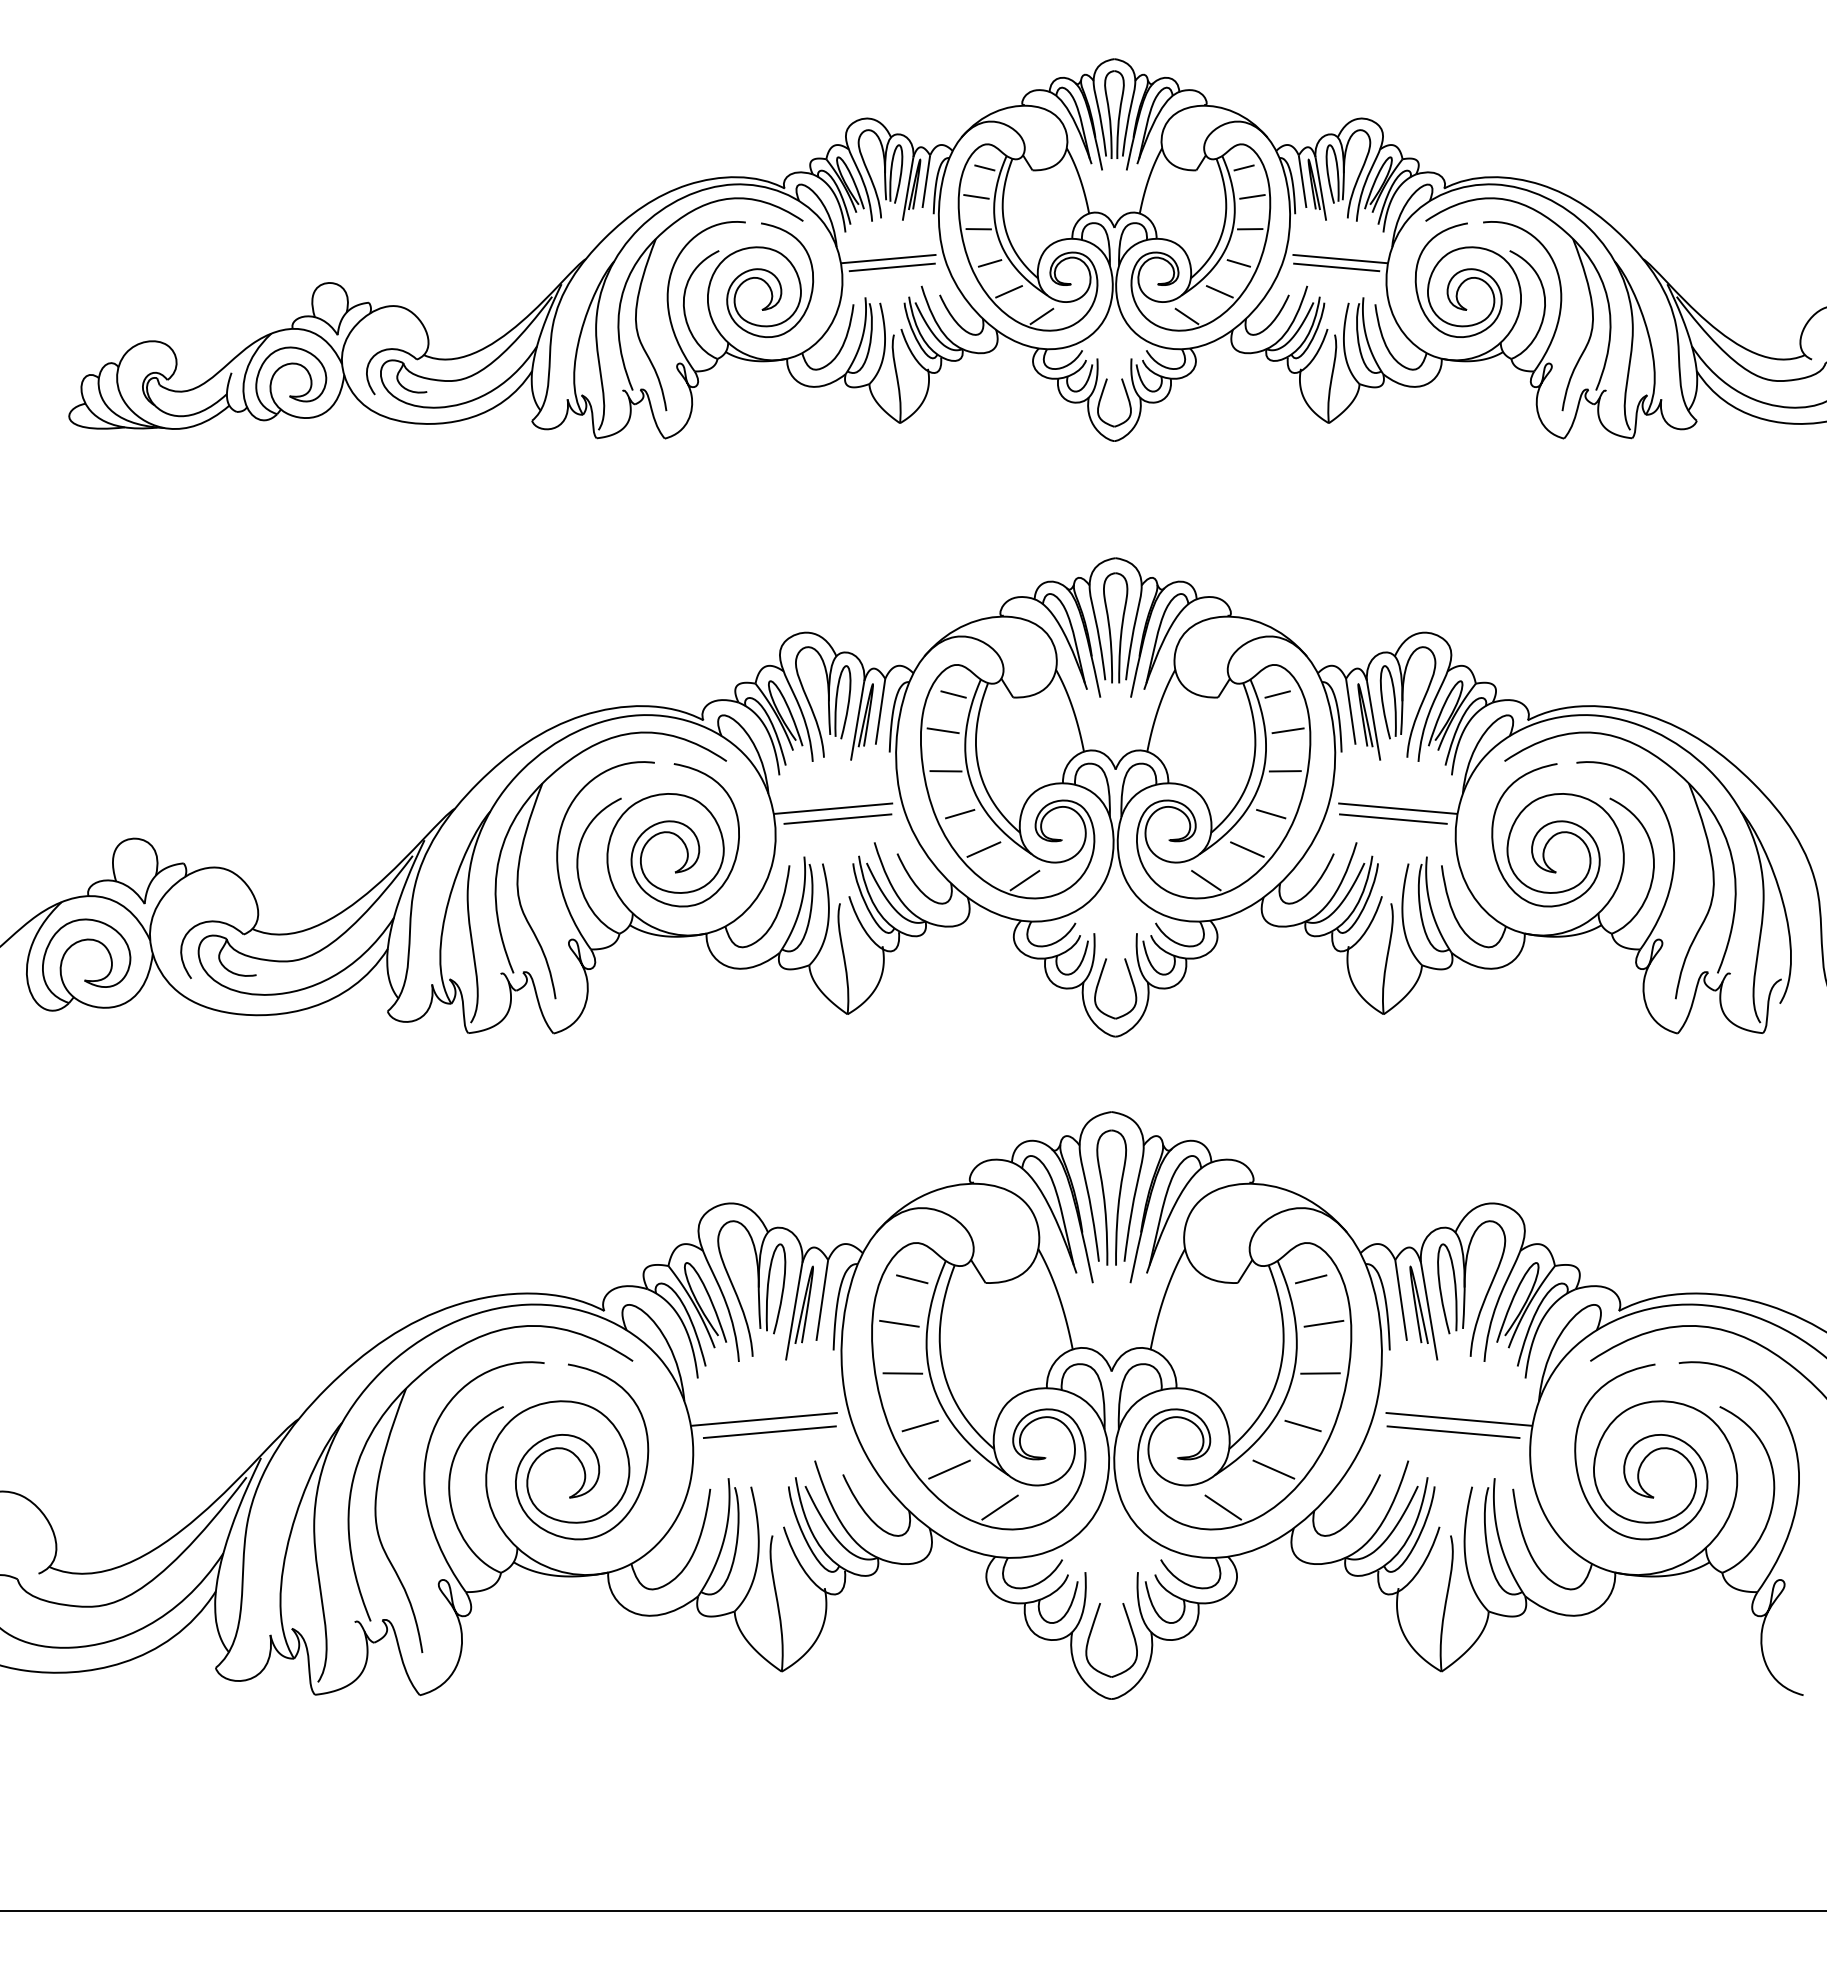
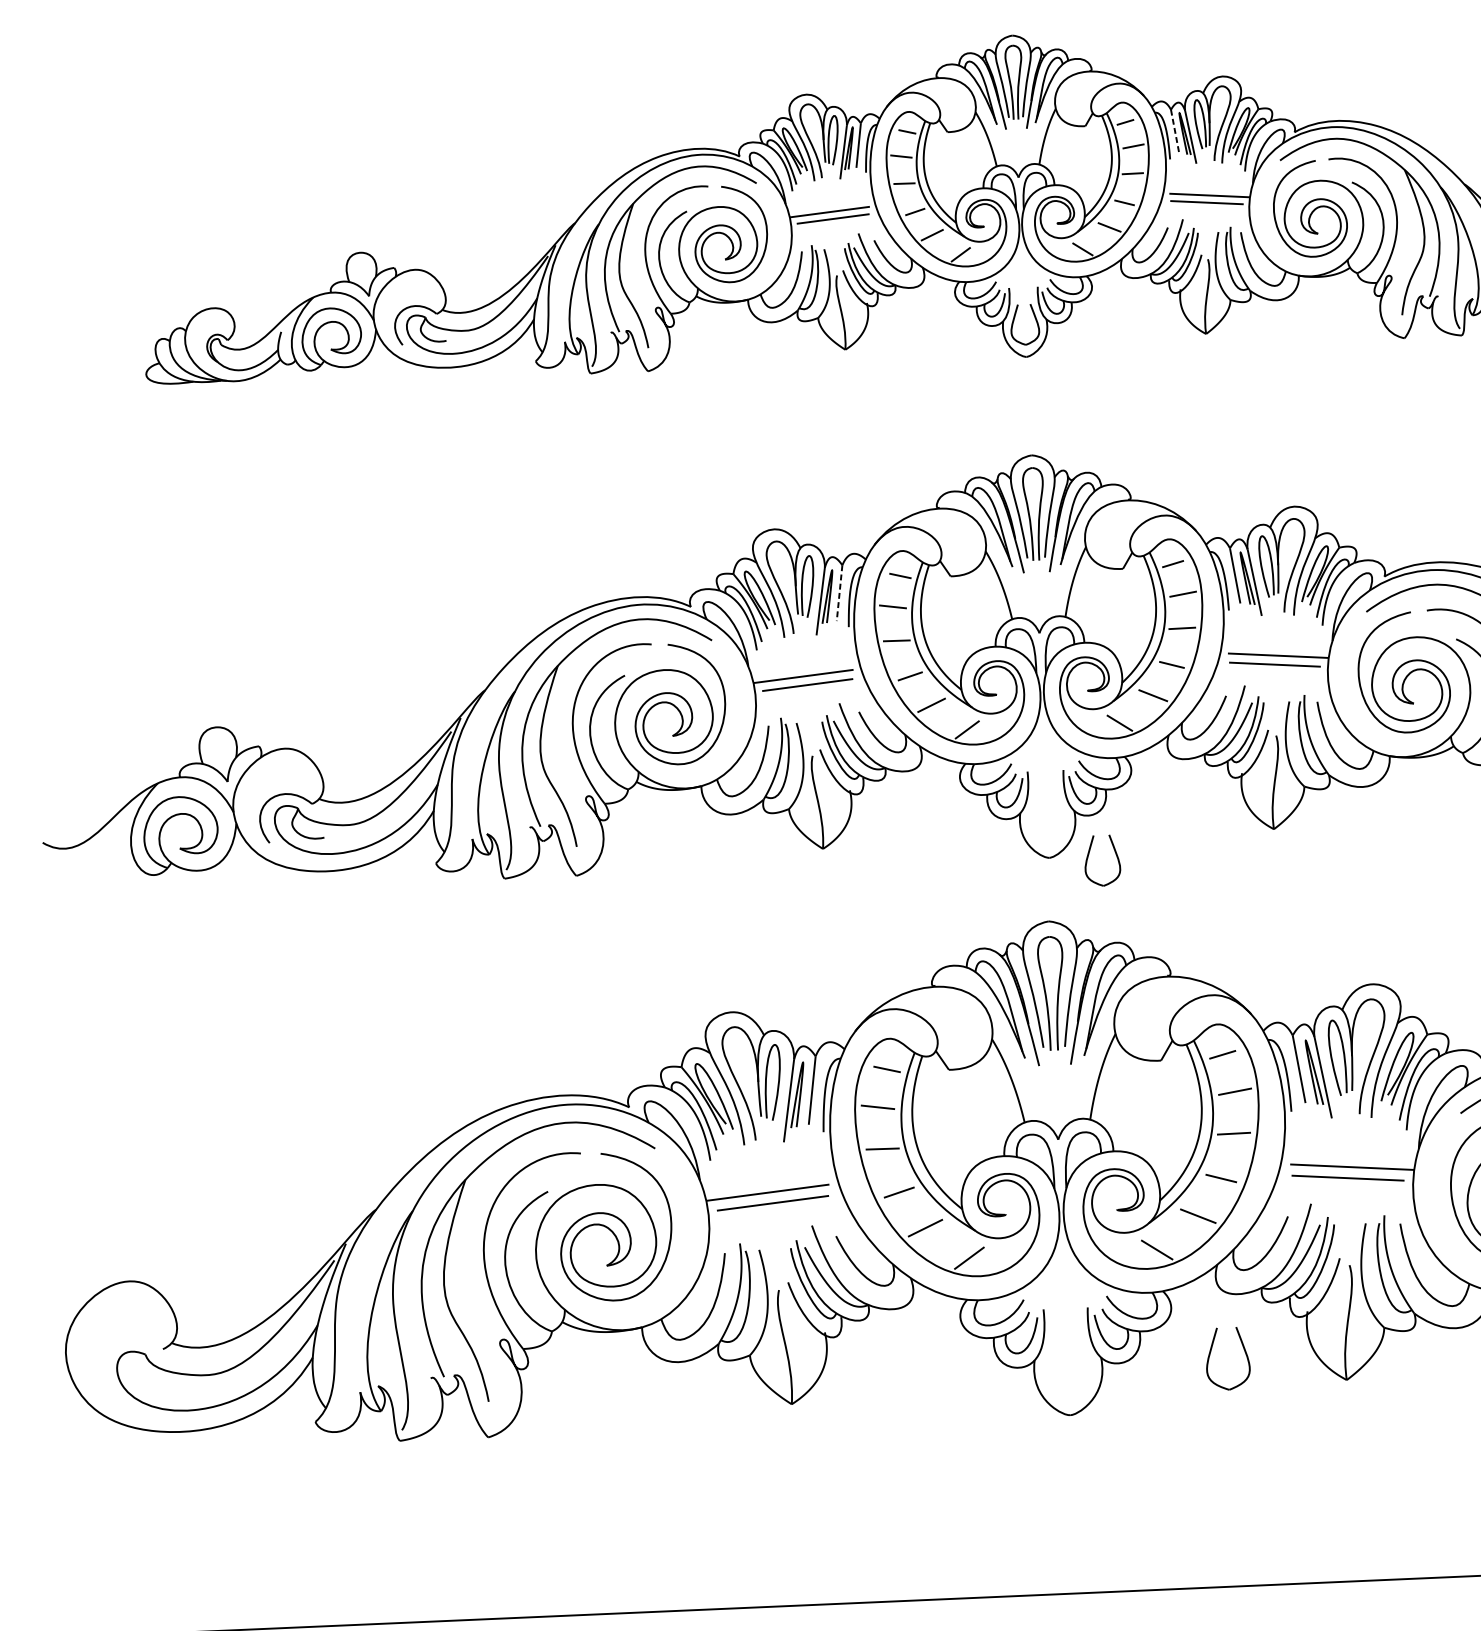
line: (1302, 181) -> (1175, 131), solid -> dashed
line: (880, 712) -> (839, 593), solid -> dashed
part: (1099, 983) -> (1088, 856), moved
part: (1091, 1633) -> (1210, 1353), moved

